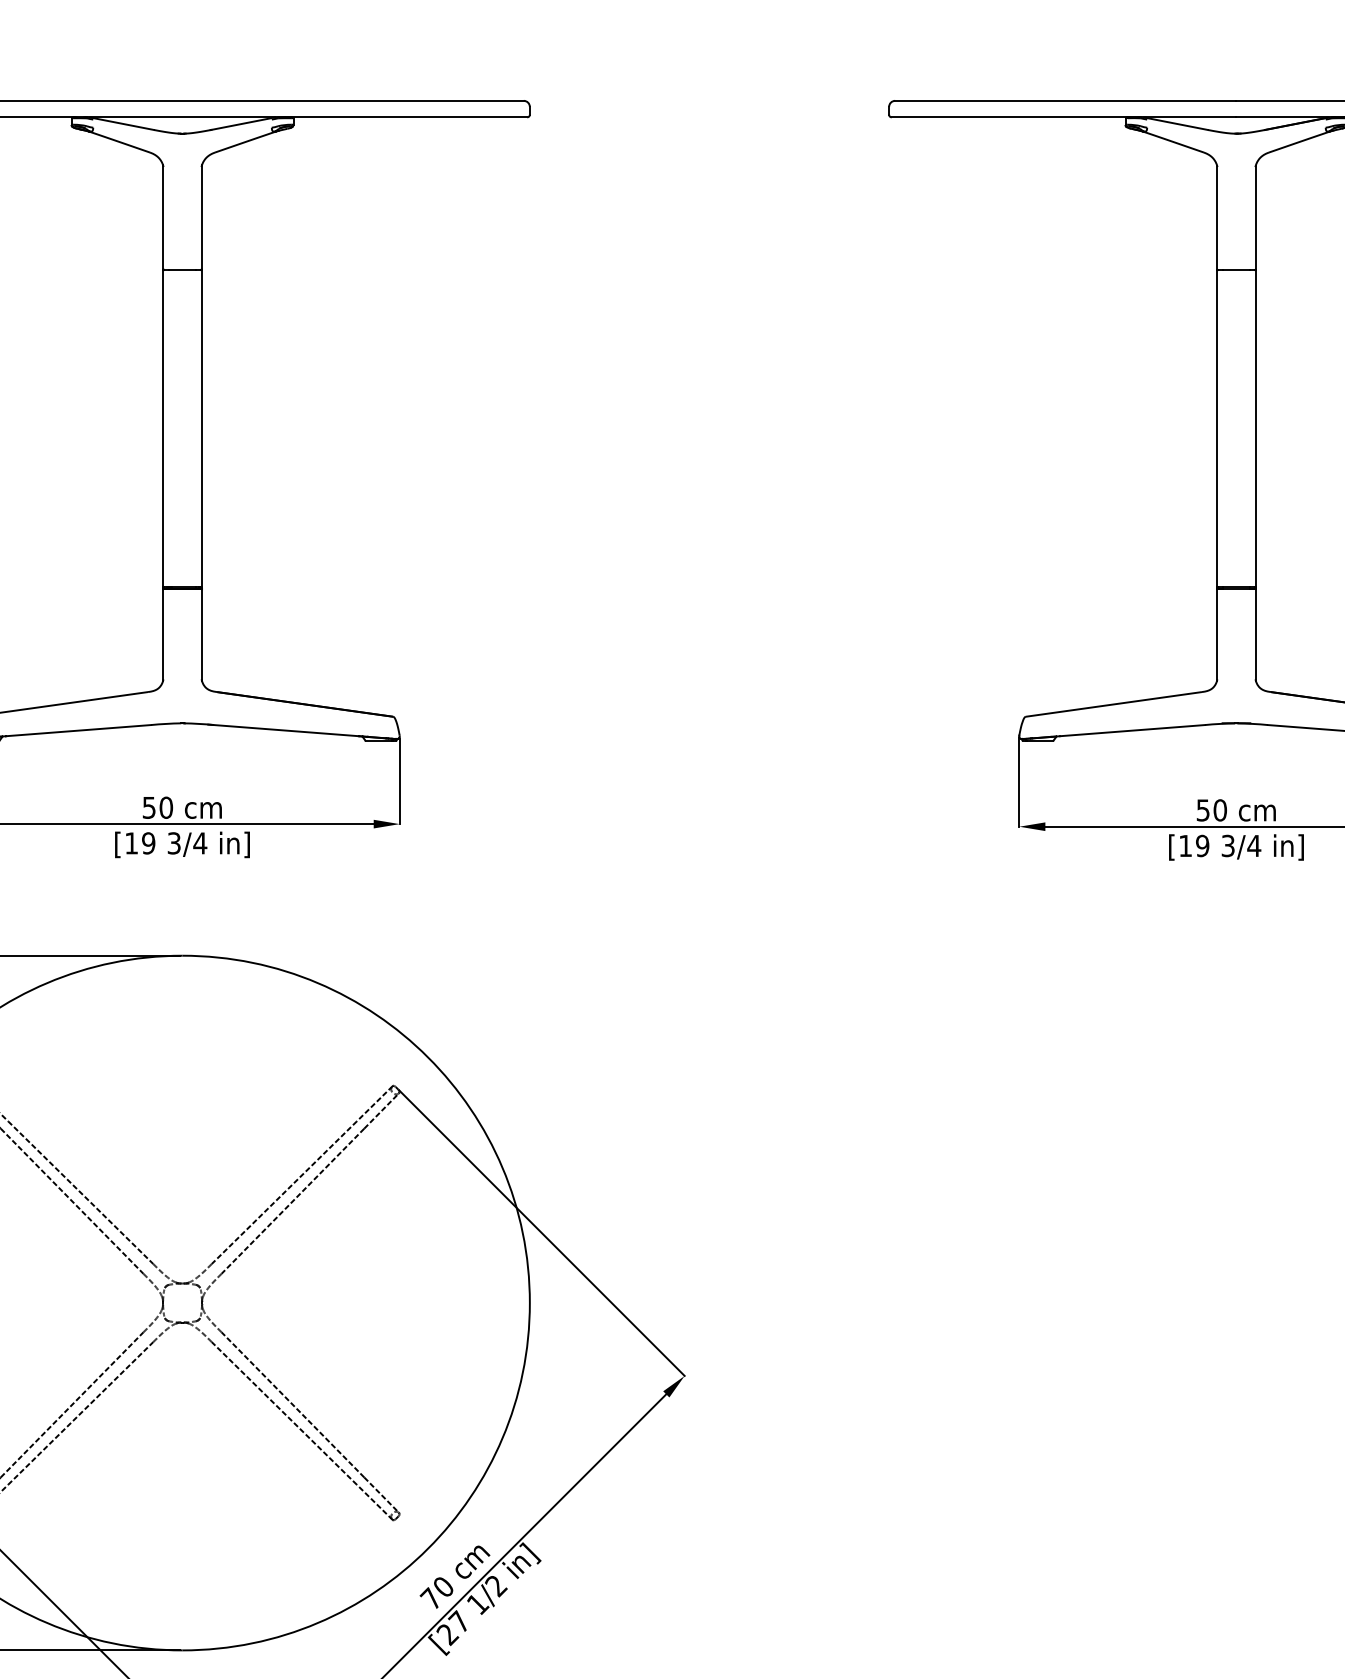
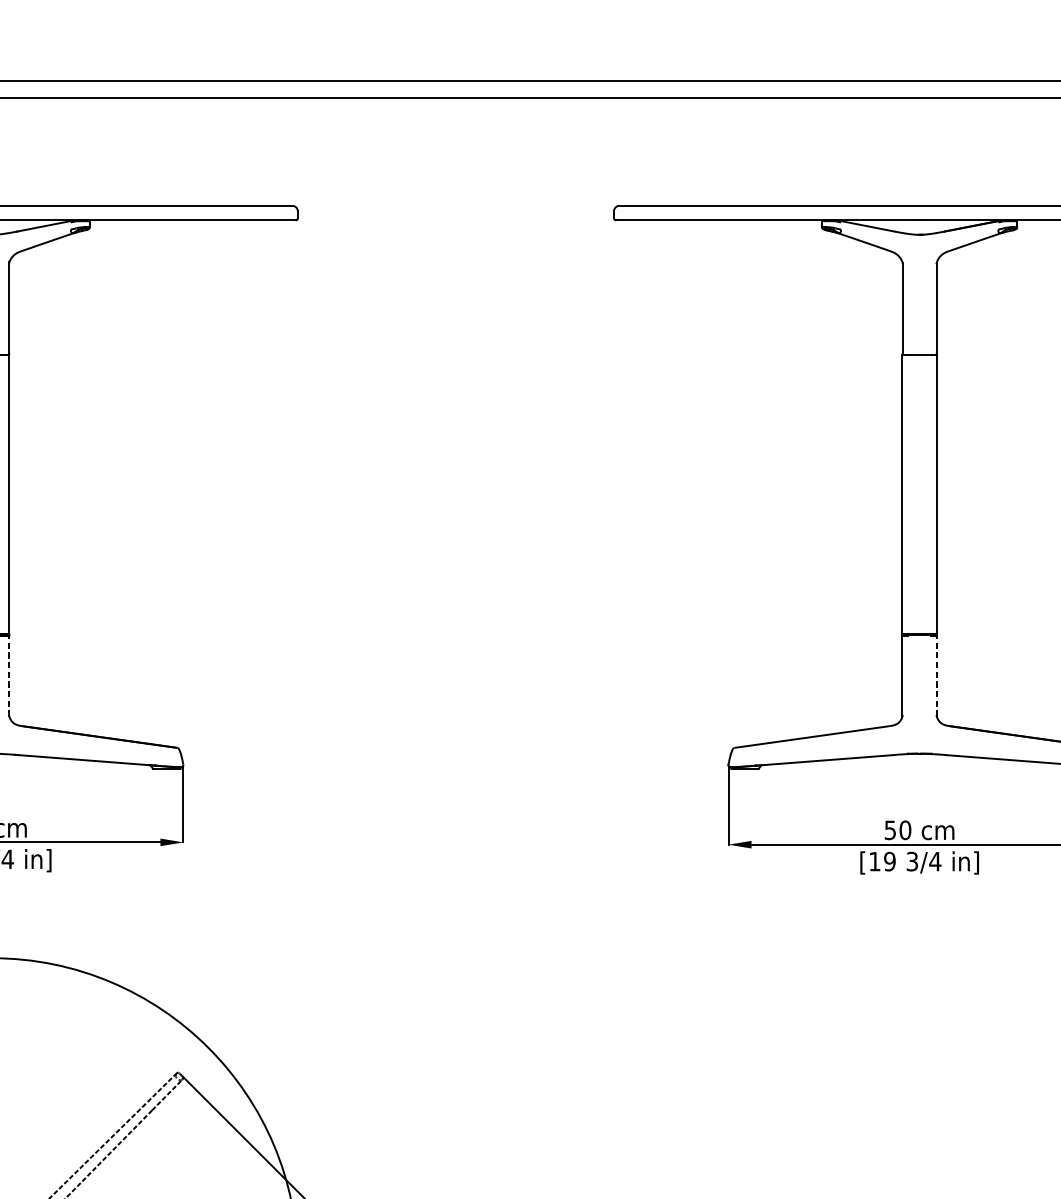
line: (202, 635) -> (9, 676), solid -> dashed
line: (1255, 635) -> (936, 676), solid -> dashed

